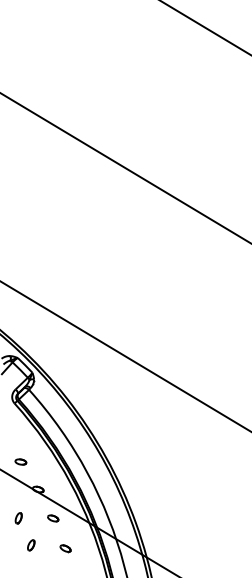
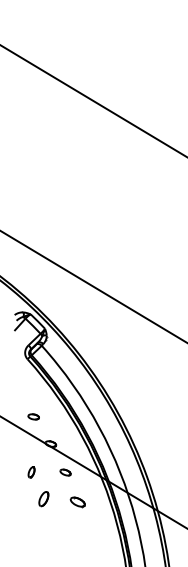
part: (31, 545) -> (44, 499), size x1.4
part: (65, 548) -> (77, 502), size x1.4

